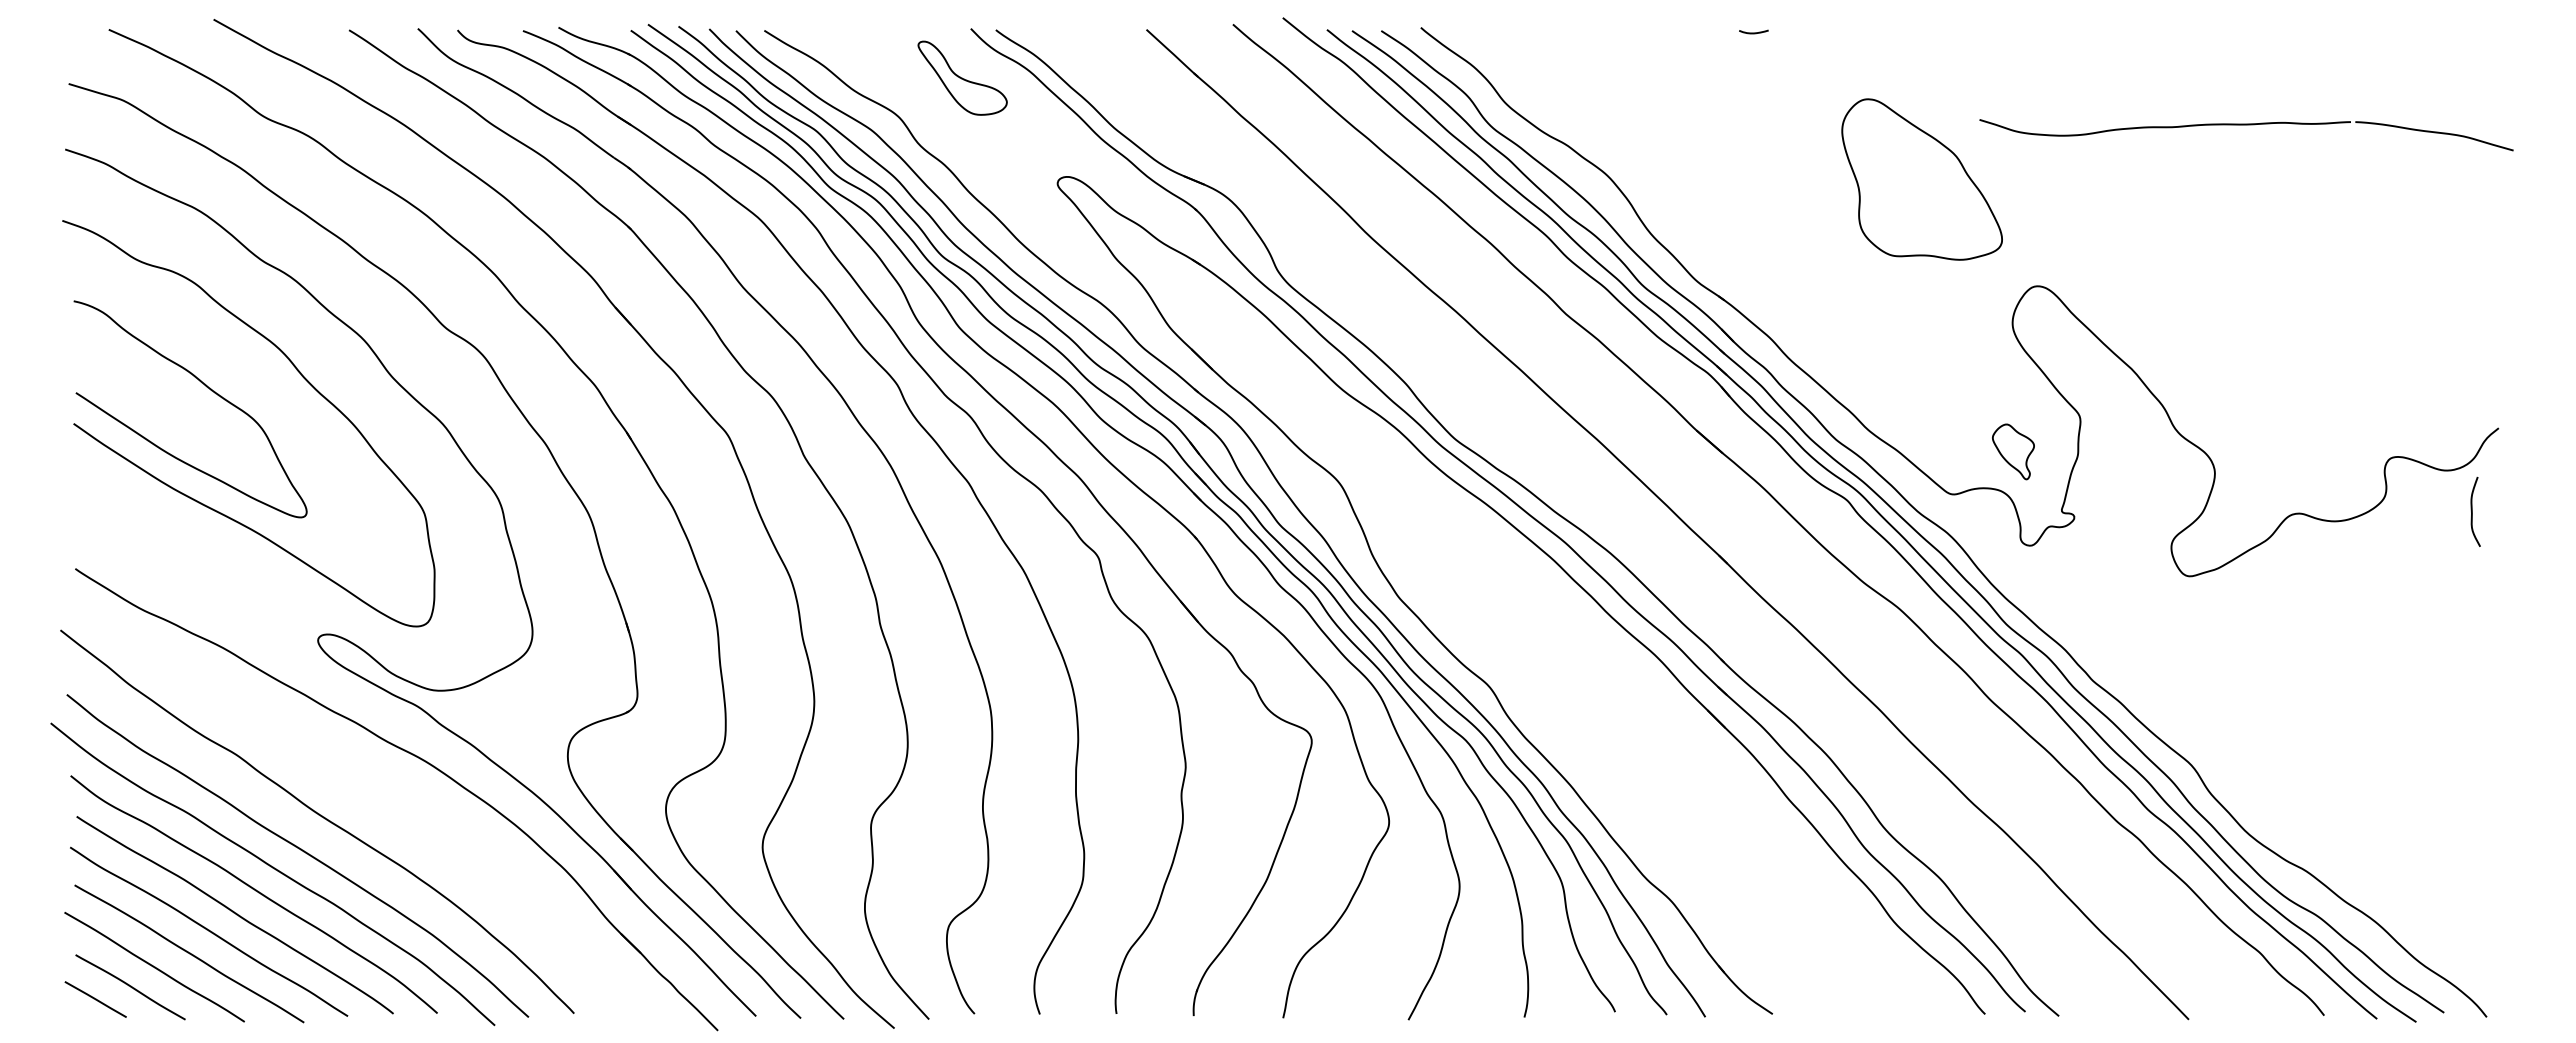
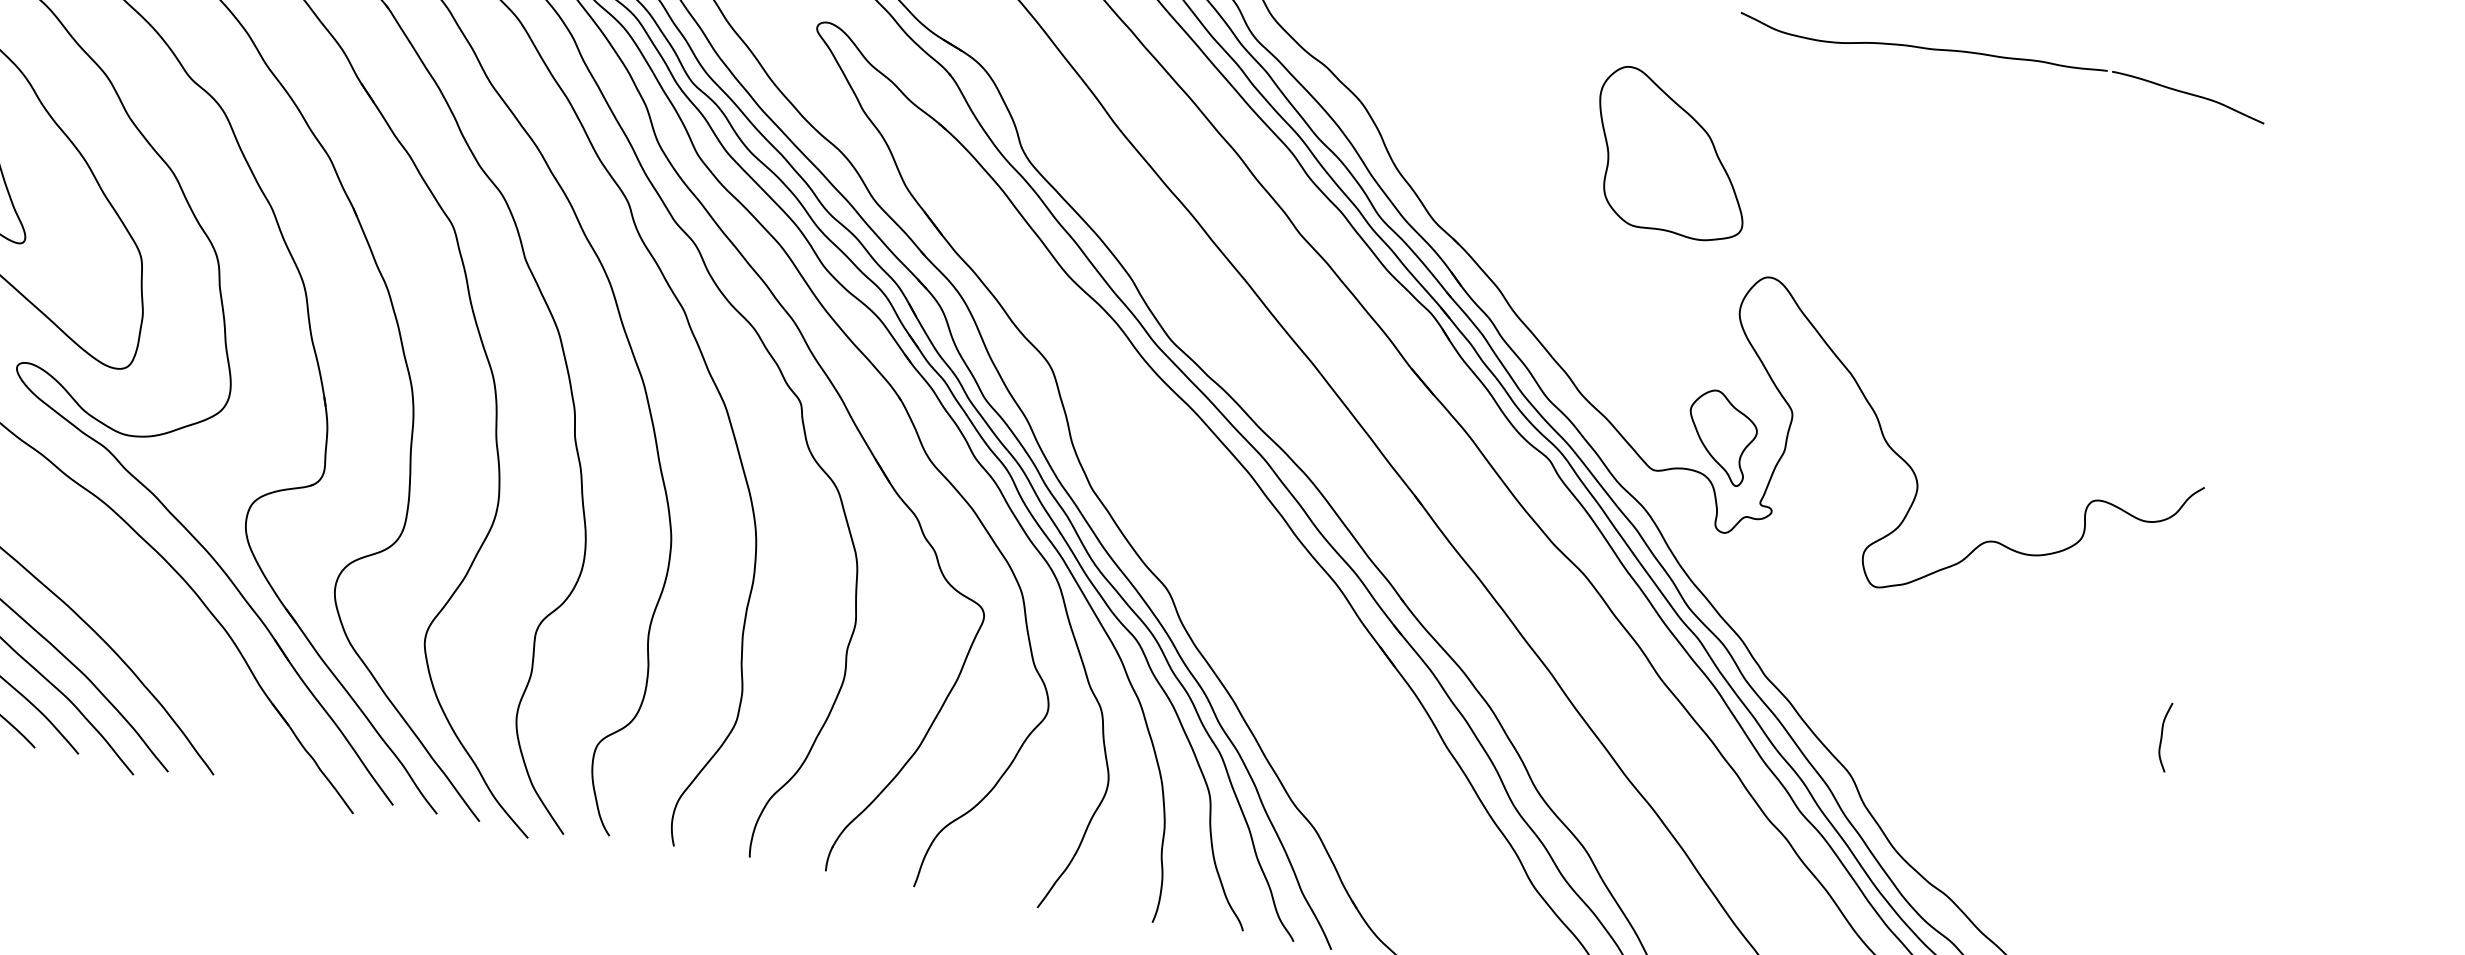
part: (2246, 125) -> (2004, 58), moved
part: (2013, 451) -> (1721, 437), size x1.67
curve: (2472, 511) -> (2162, 736), moved

